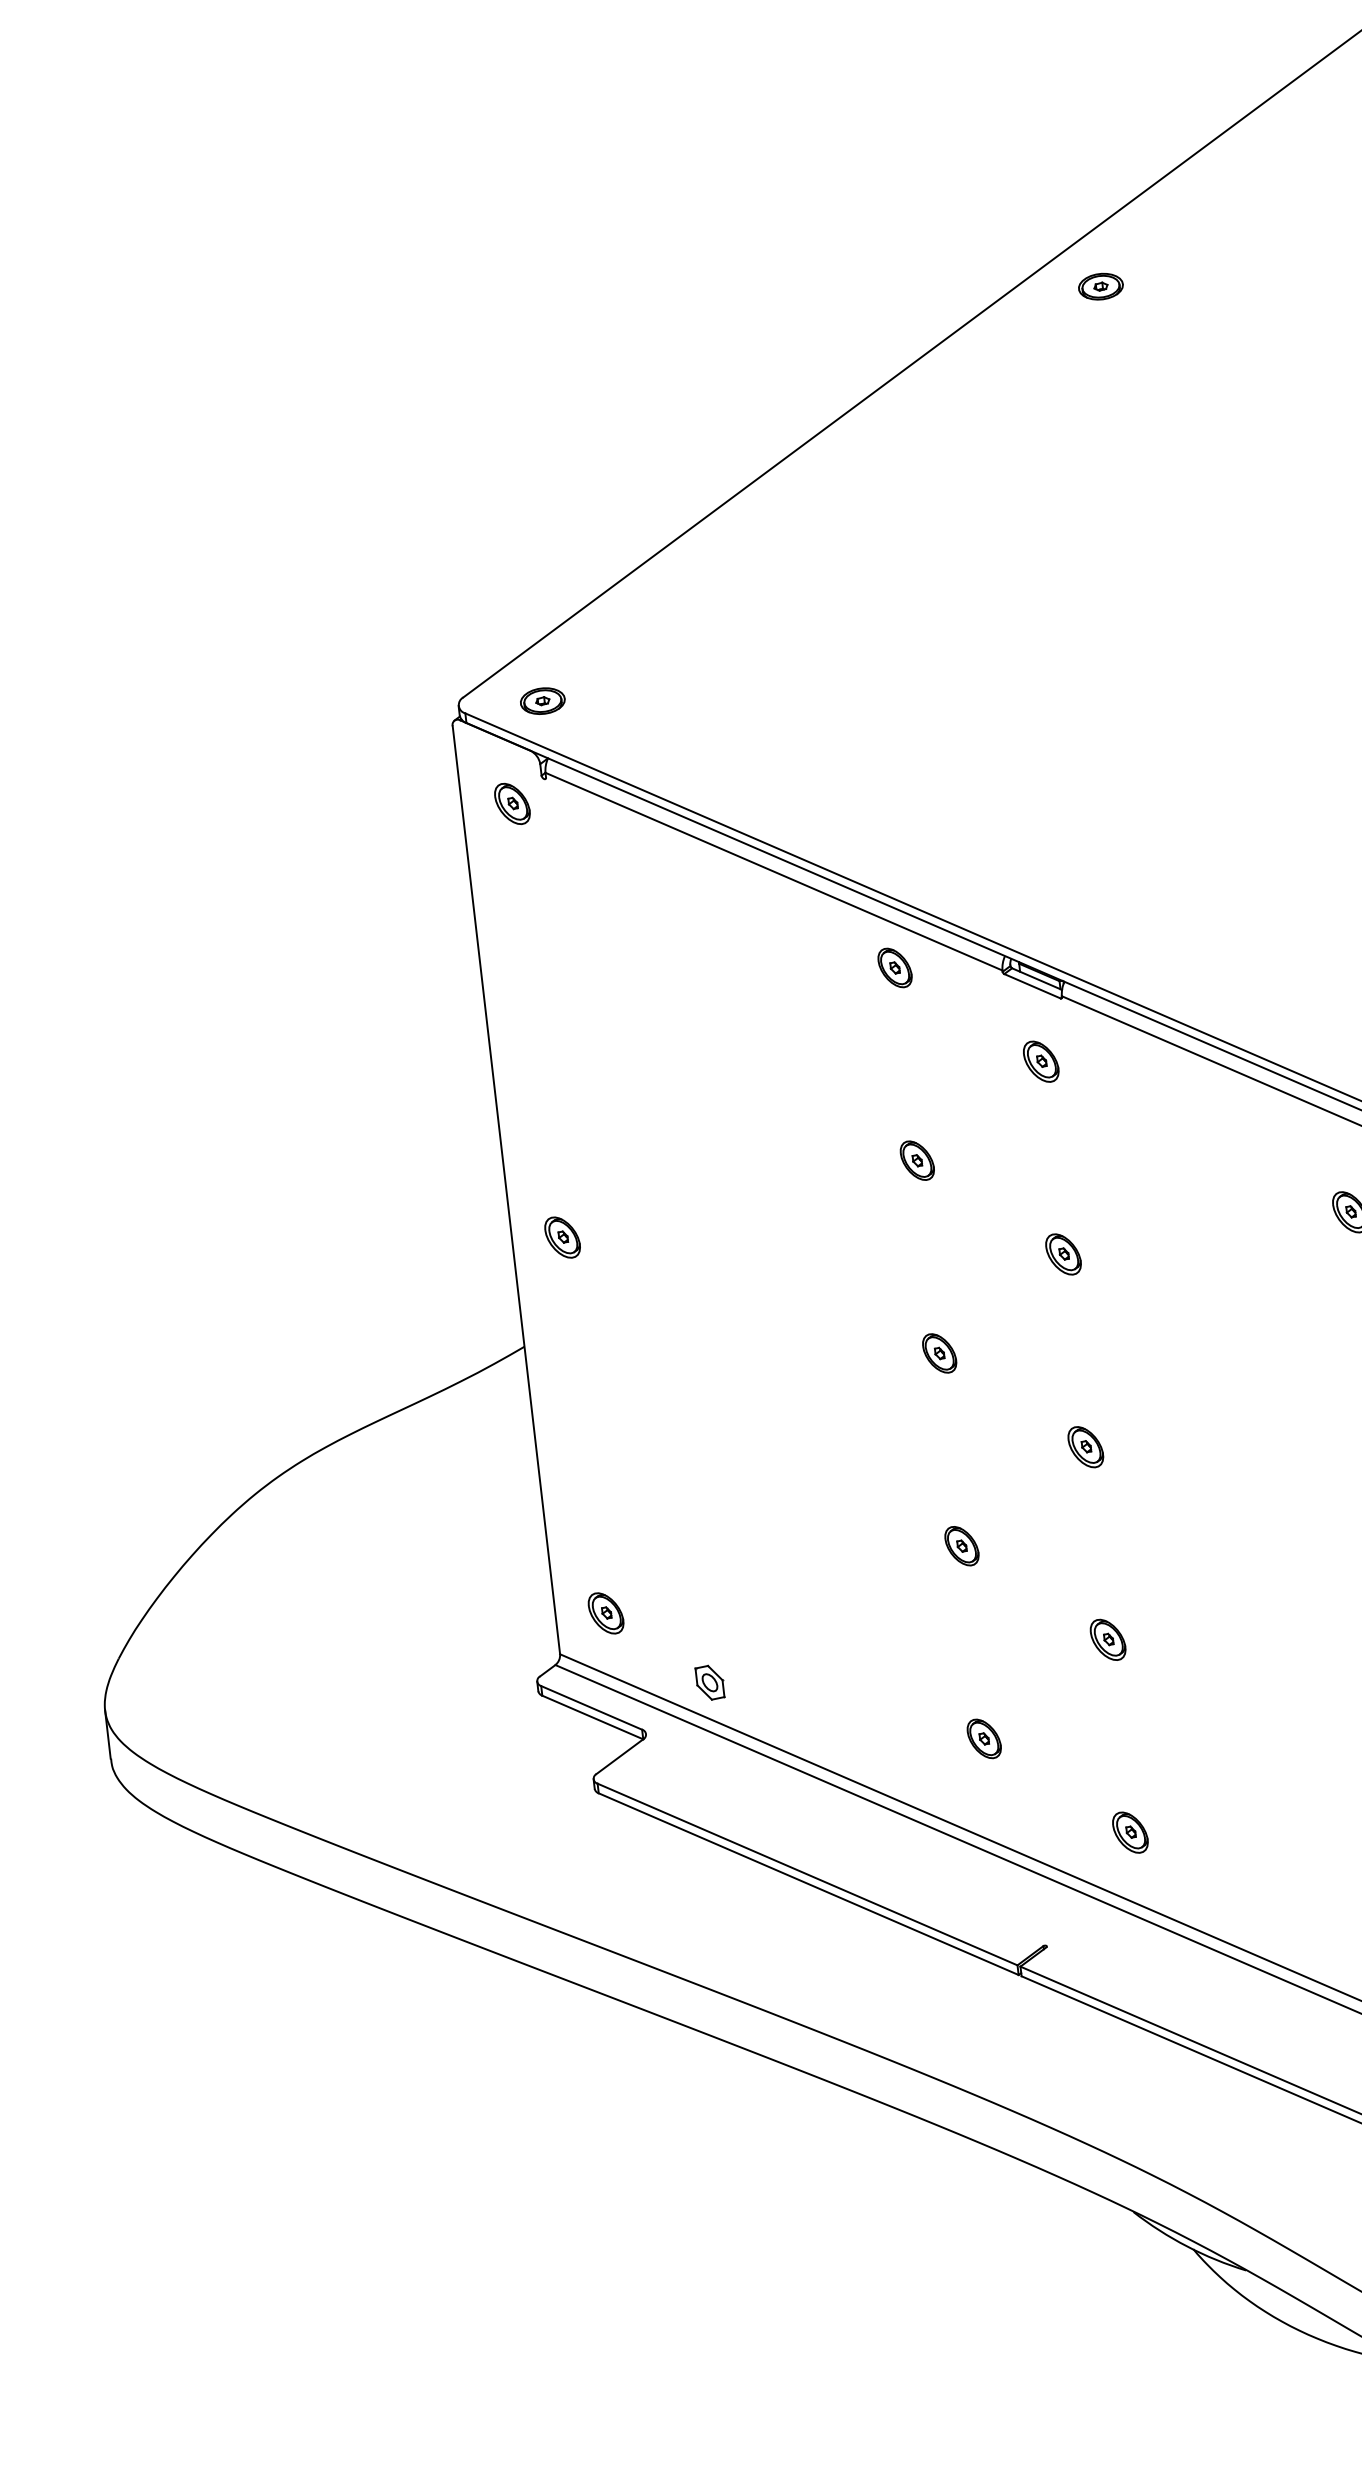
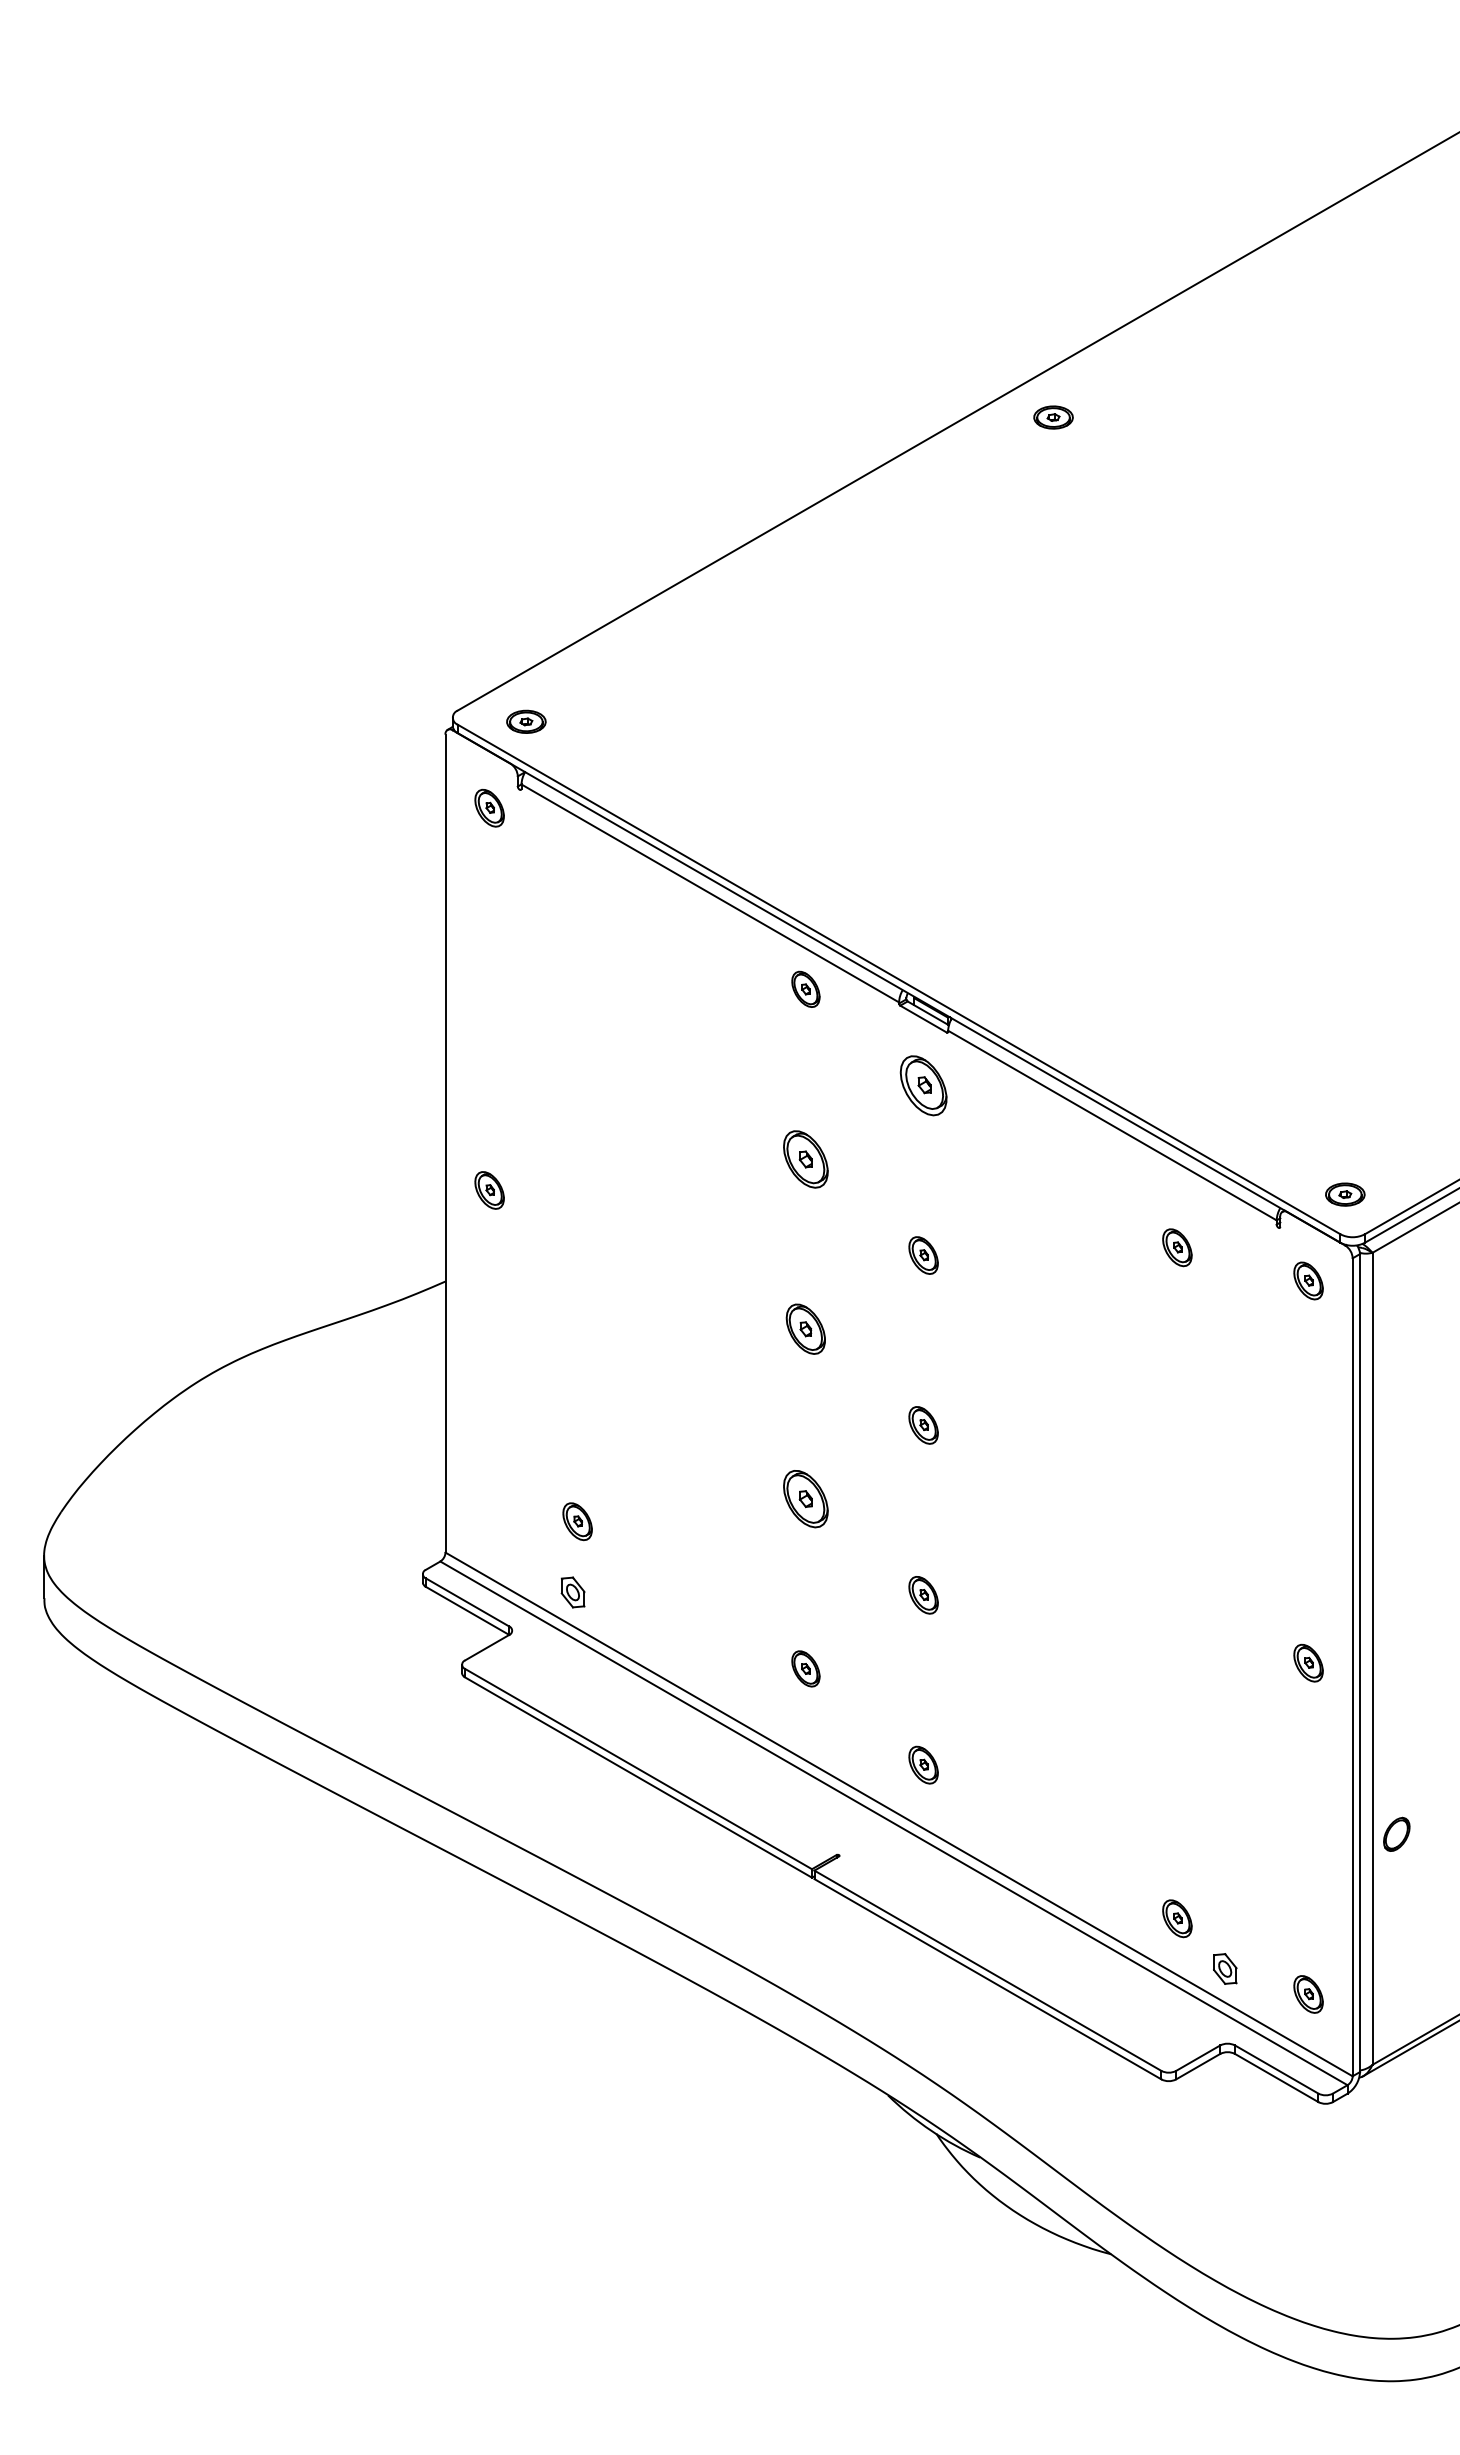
part: (1041, 1061) -> (923, 1085), size x1.6
part: (916, 1159) -> (805, 1158), size x1.6
part: (939, 1352) -> (805, 1328), size x1.4
part: (961, 1545) -> (805, 1498), size x1.6
part: (605, 1613) -> (577, 1521), moved

